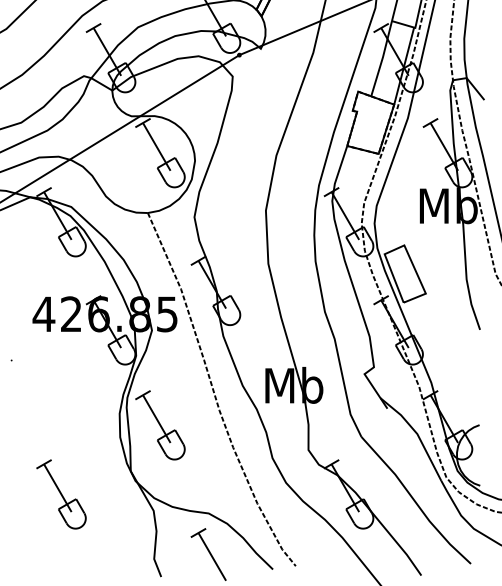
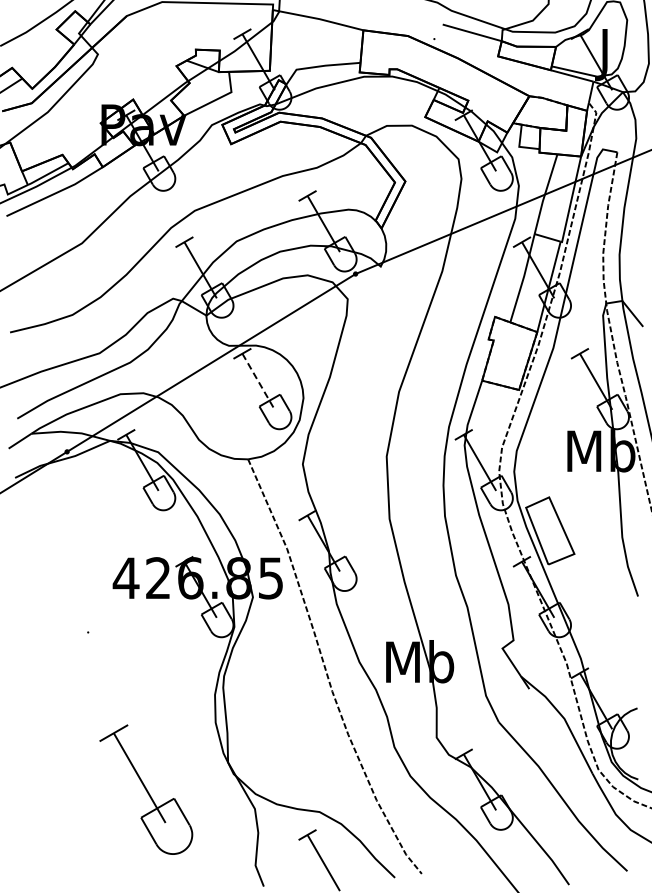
line: (156, 147) -> (258, 382), solid -> dashed
part: (160, 425) -> (262, 708), removed
part: (61, 494) -> (146, 789), size x1.6

